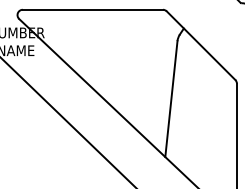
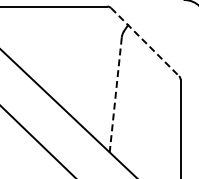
line: (201, 45) -> (145, 41), solid -> dashed
line: (171, 99) -> (115, 95), solid -> dashed

